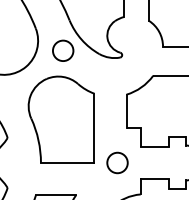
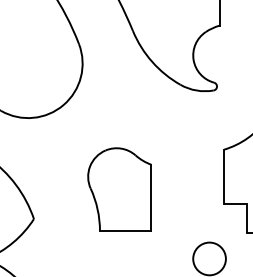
circle: (63, 50) -> (123, 79), removed
part: (60, 119) -> (118, 189), size x0.6

